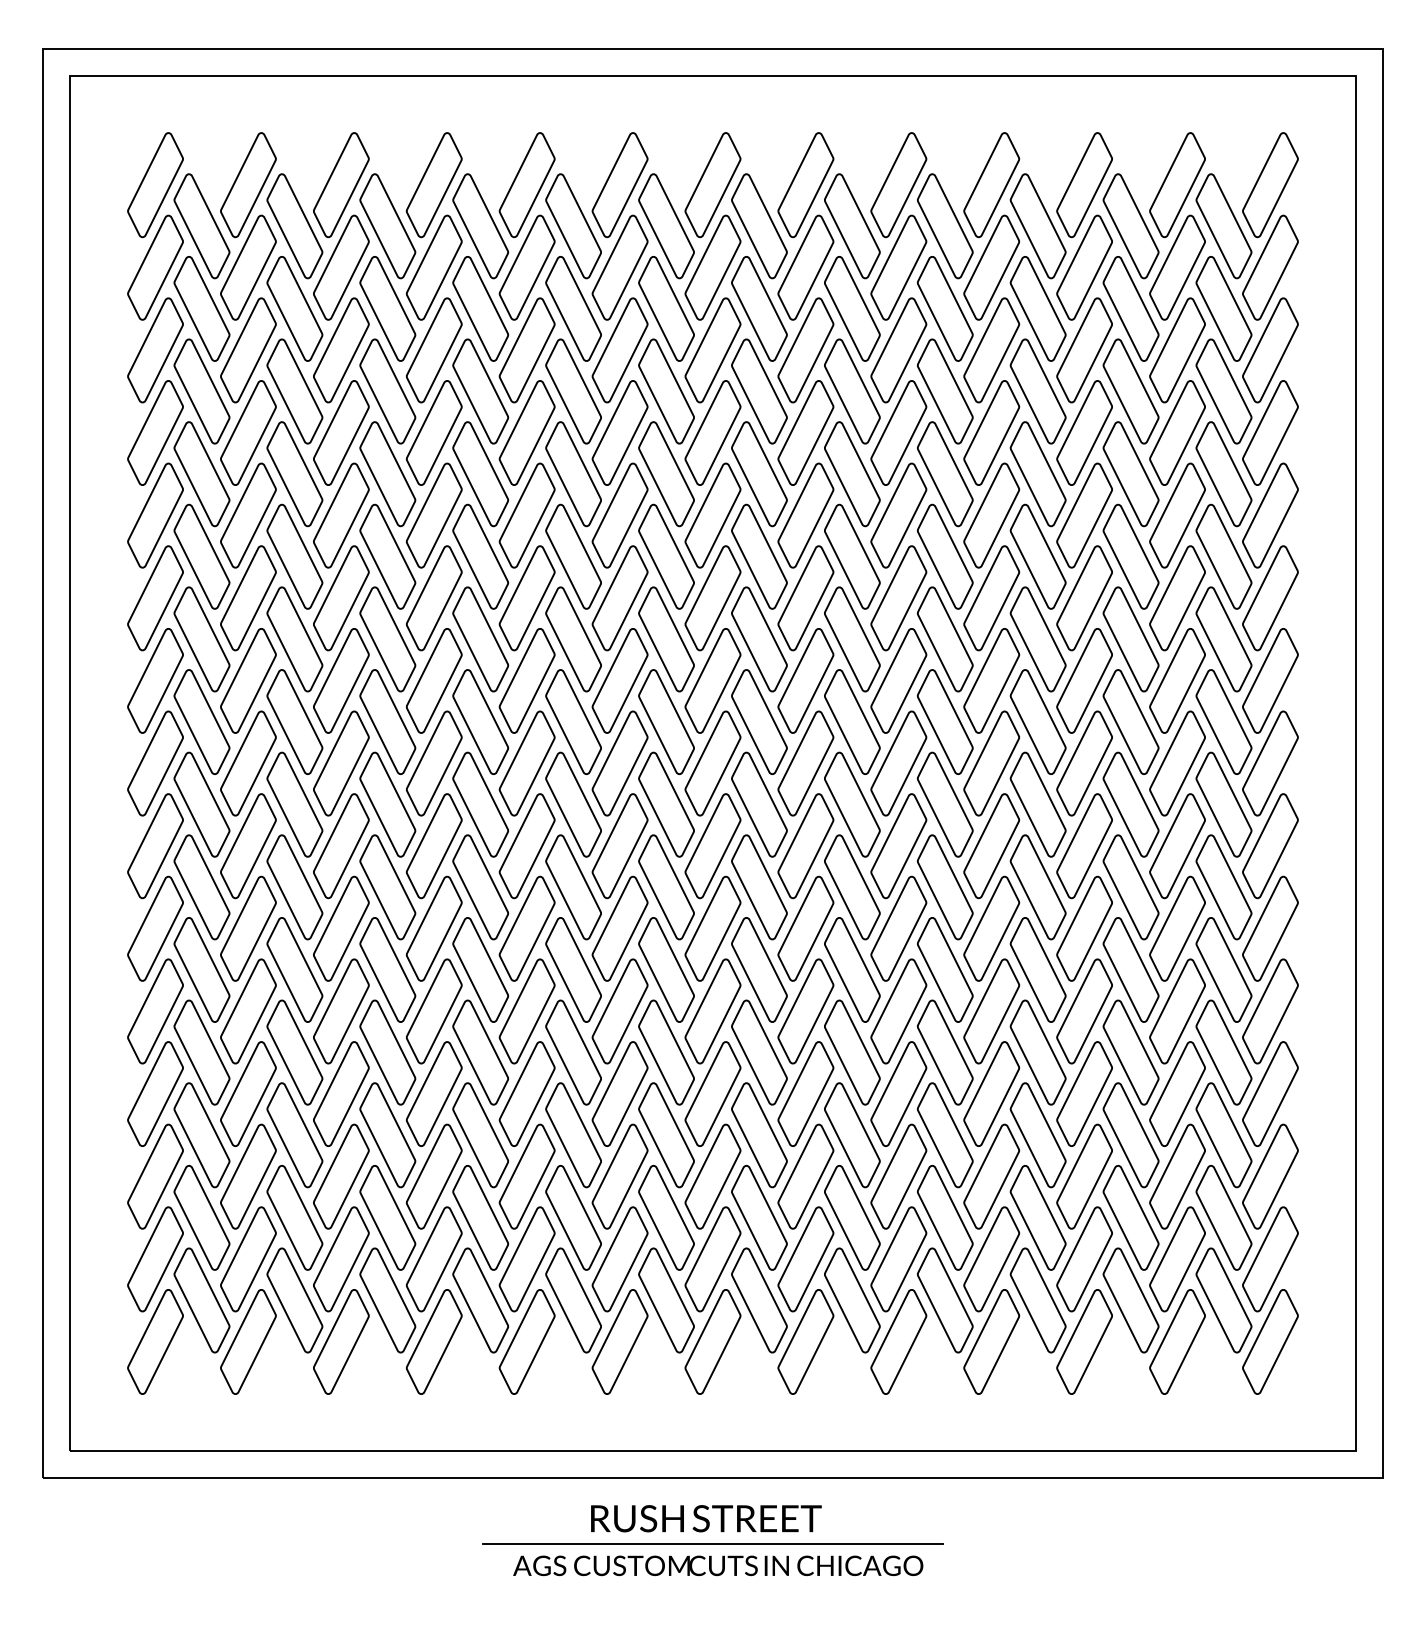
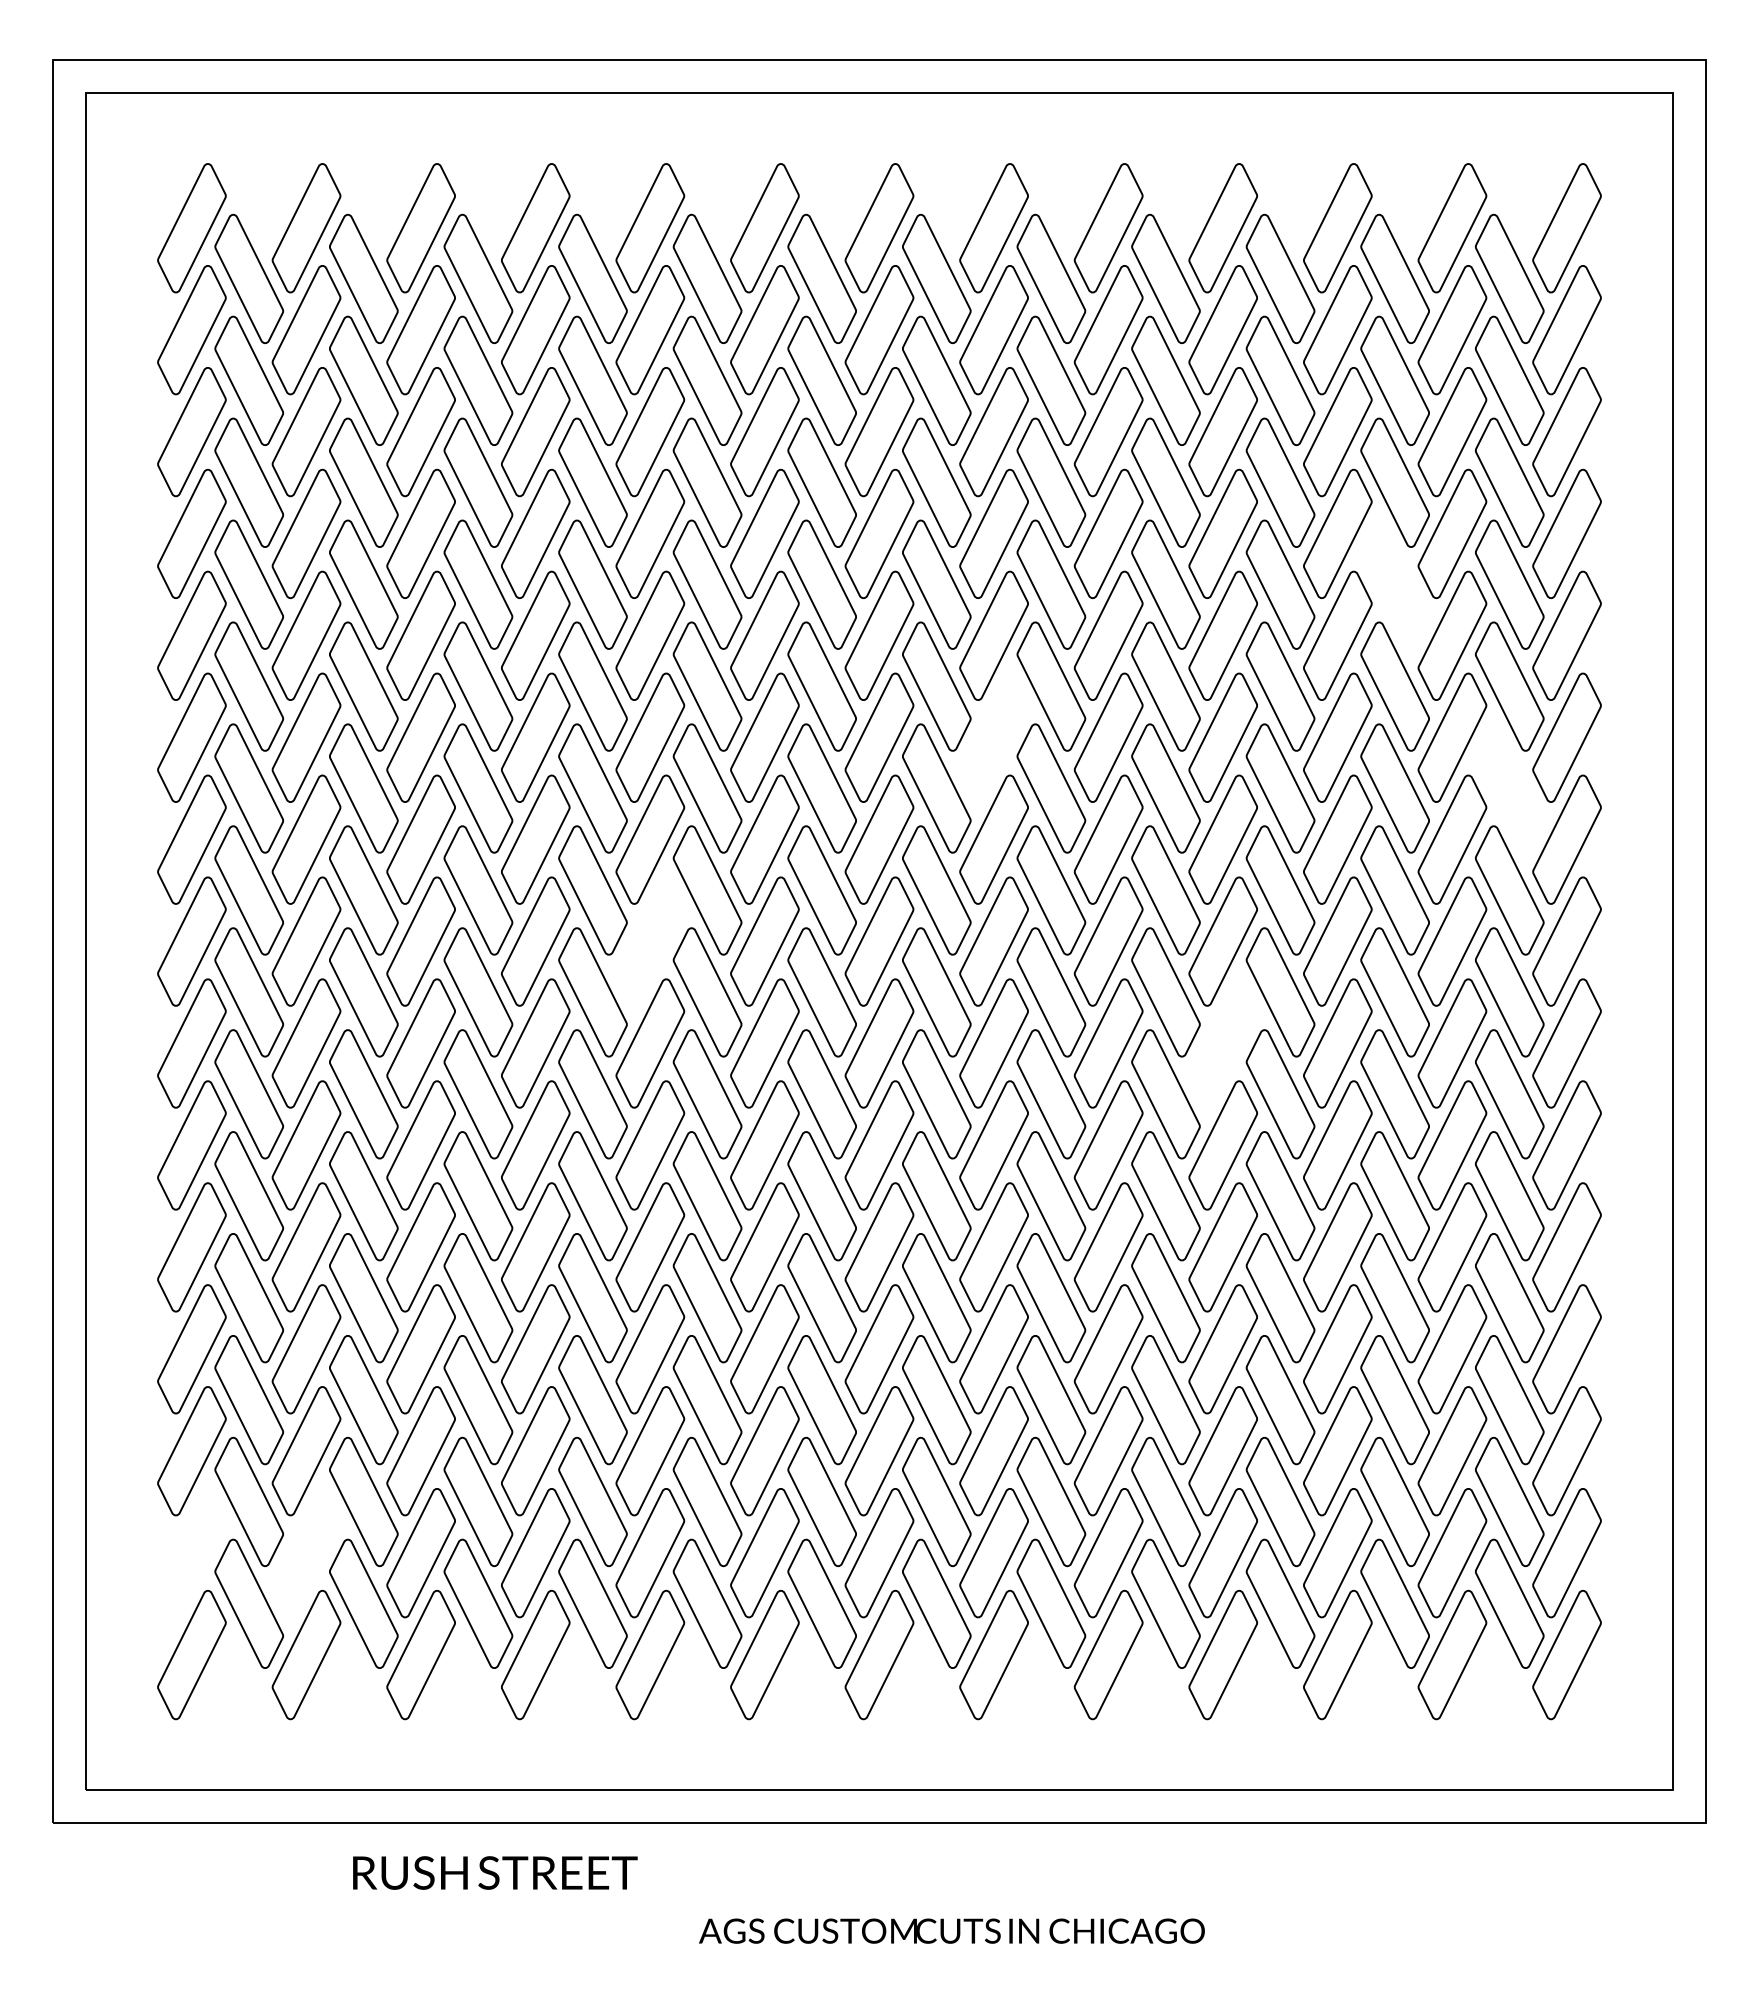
part: (1130, 473) -> (1394, 584), removed
part: (805, 598) -> (993, 737), removed
part: (1223, 639) -> (1509, 788), removed
part: (527, 763) -> (650, 941), removed
part: (991, 846) -> (1222, 1043), removed
part: (155, 1259) -> (191, 1553), removed
part: (248, 1259) -> (306, 1553), removed
text: (706, 1518) -> (495, 1872), moved
line: (713, 1544) -> (879, 1904), removed
text: (717, 1565) -> (951, 1930), moved

